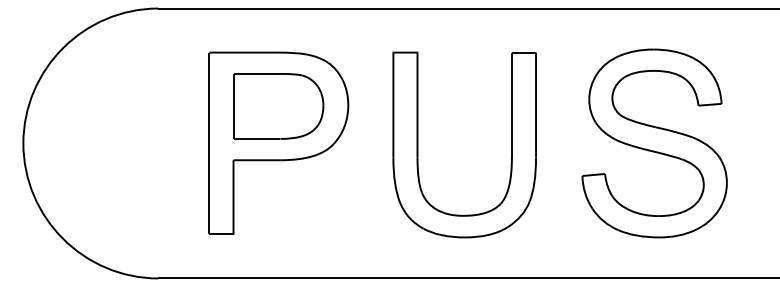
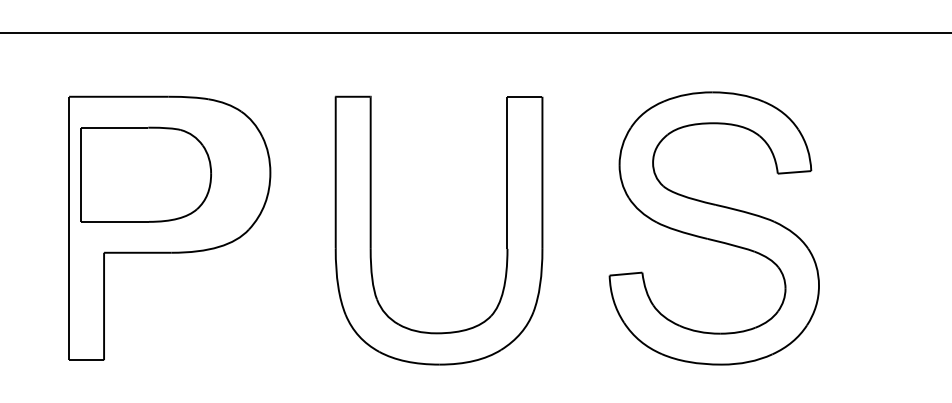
part: (278, 106) -> (146, 174), moved

